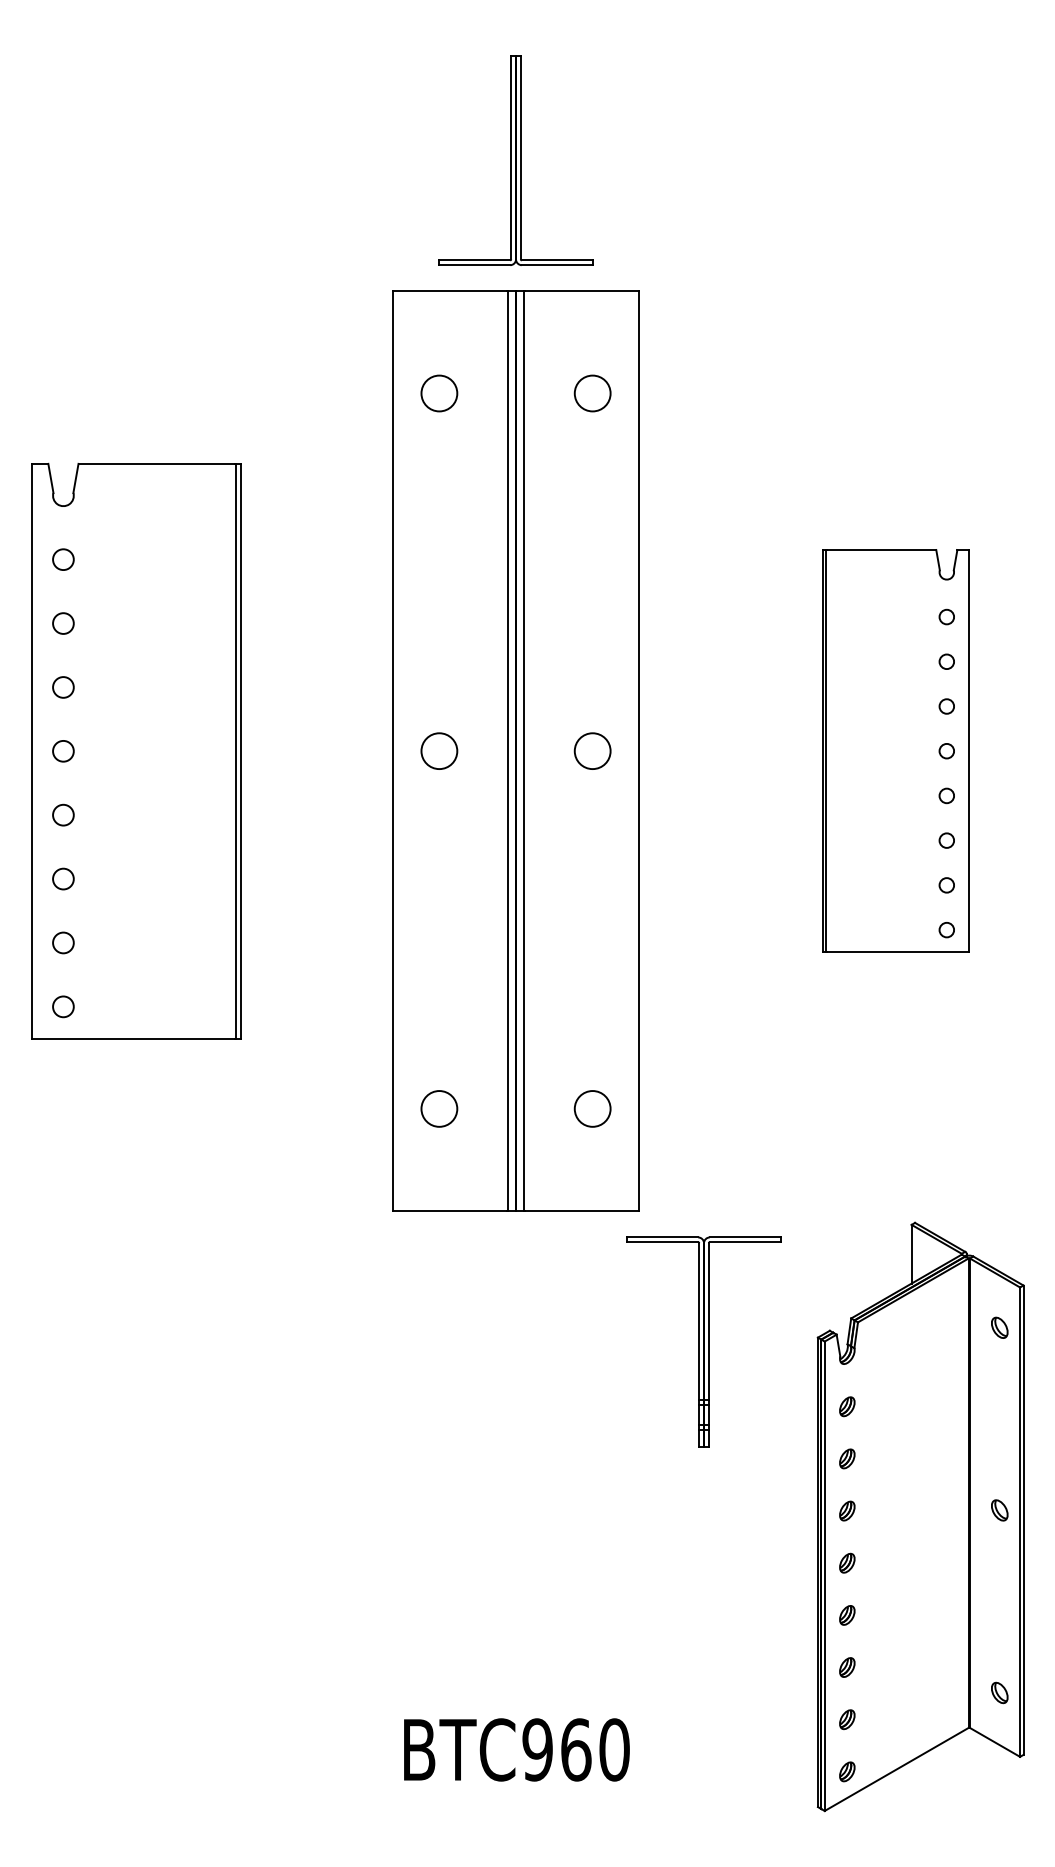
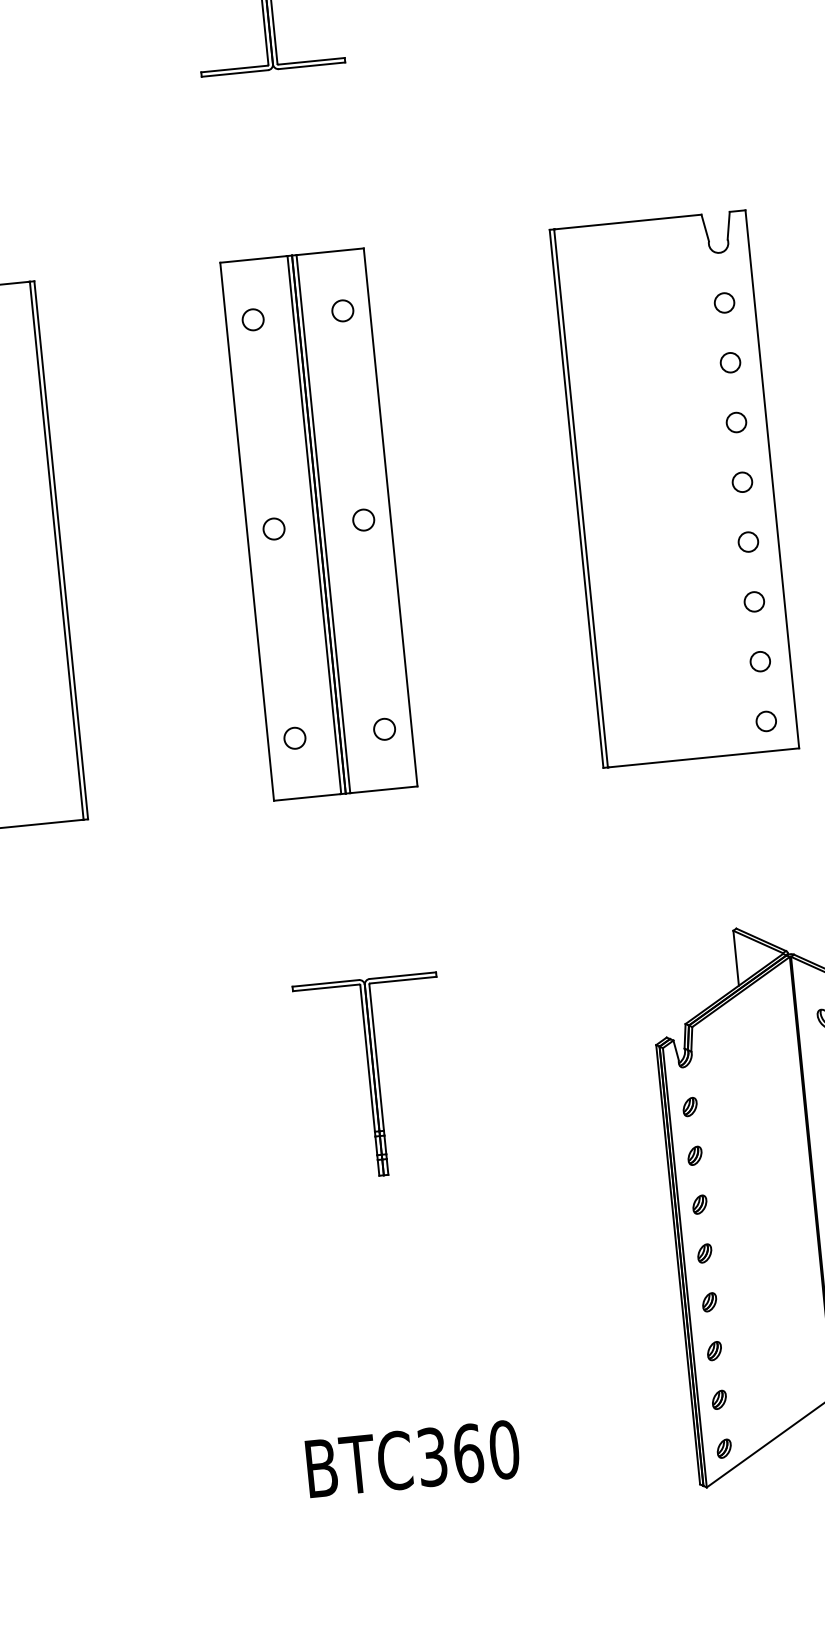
part: (895, 750) -> (673, 488), size x1.43
part: (515, 751) -> (318, 524), size x0.62
part: (703, 1341) -> (373, 1076), moved
text: (537, 1749) -> (432, 1456), BTC960 -> BTC360

